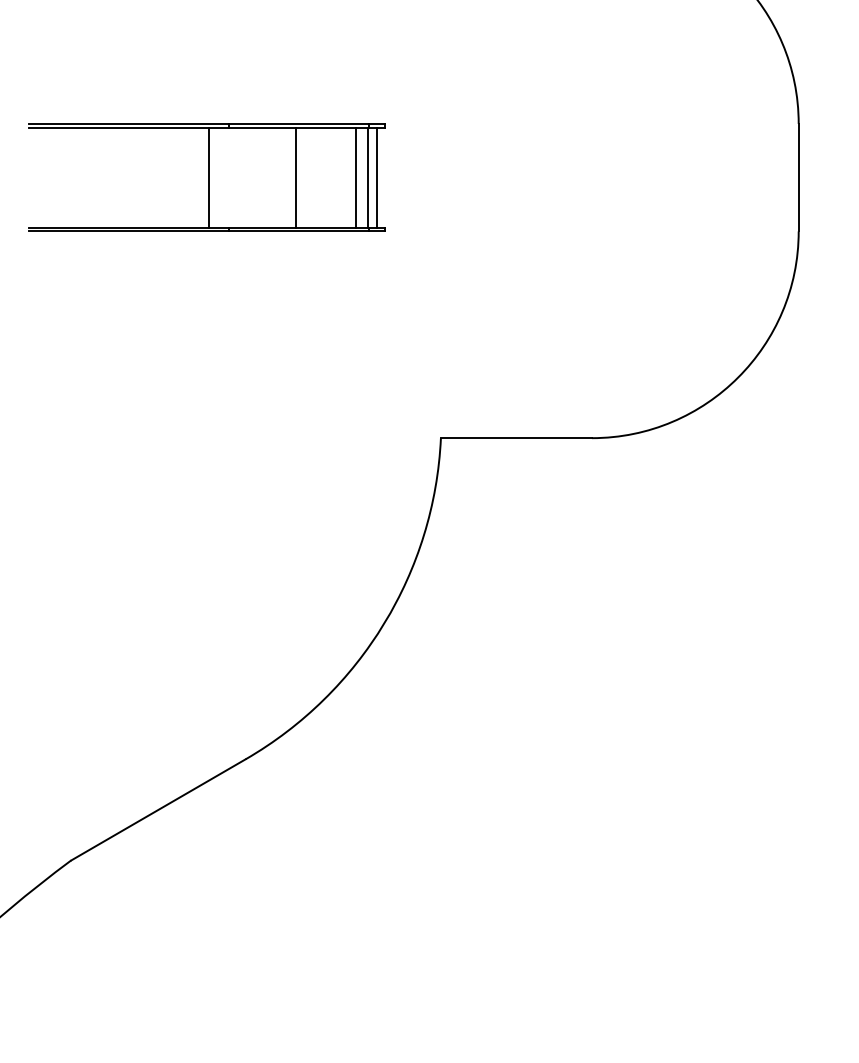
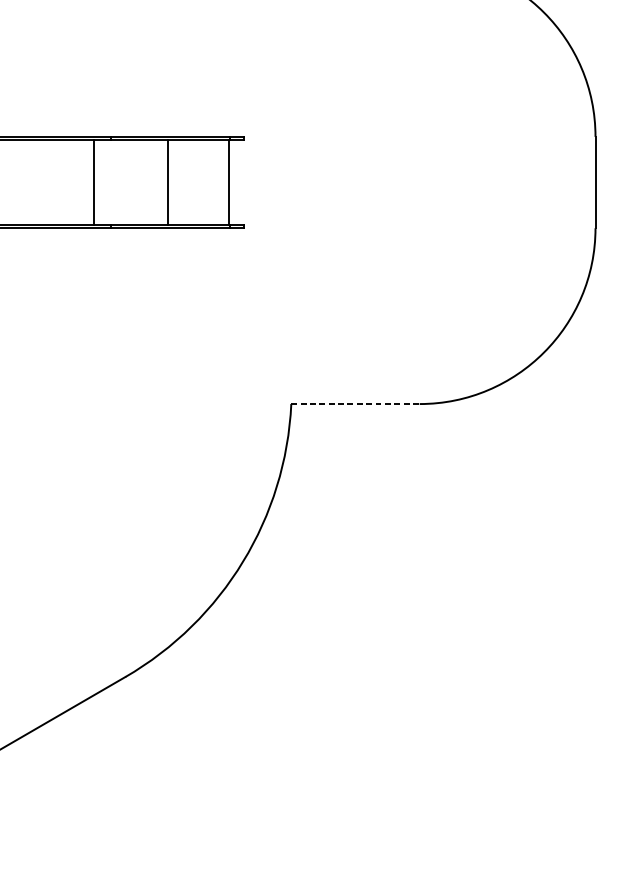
line: (355, 177) -> (218, 182), removed
line: (377, 177) -> (237, 182), removed
line: (516, 438) -> (355, 404), solid -> dashed

